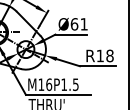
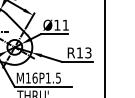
text: (74, 23) -> (57, 24), Ø61 -> Ø11
text: (110, 55) -> (88, 52), R18 -> R13

